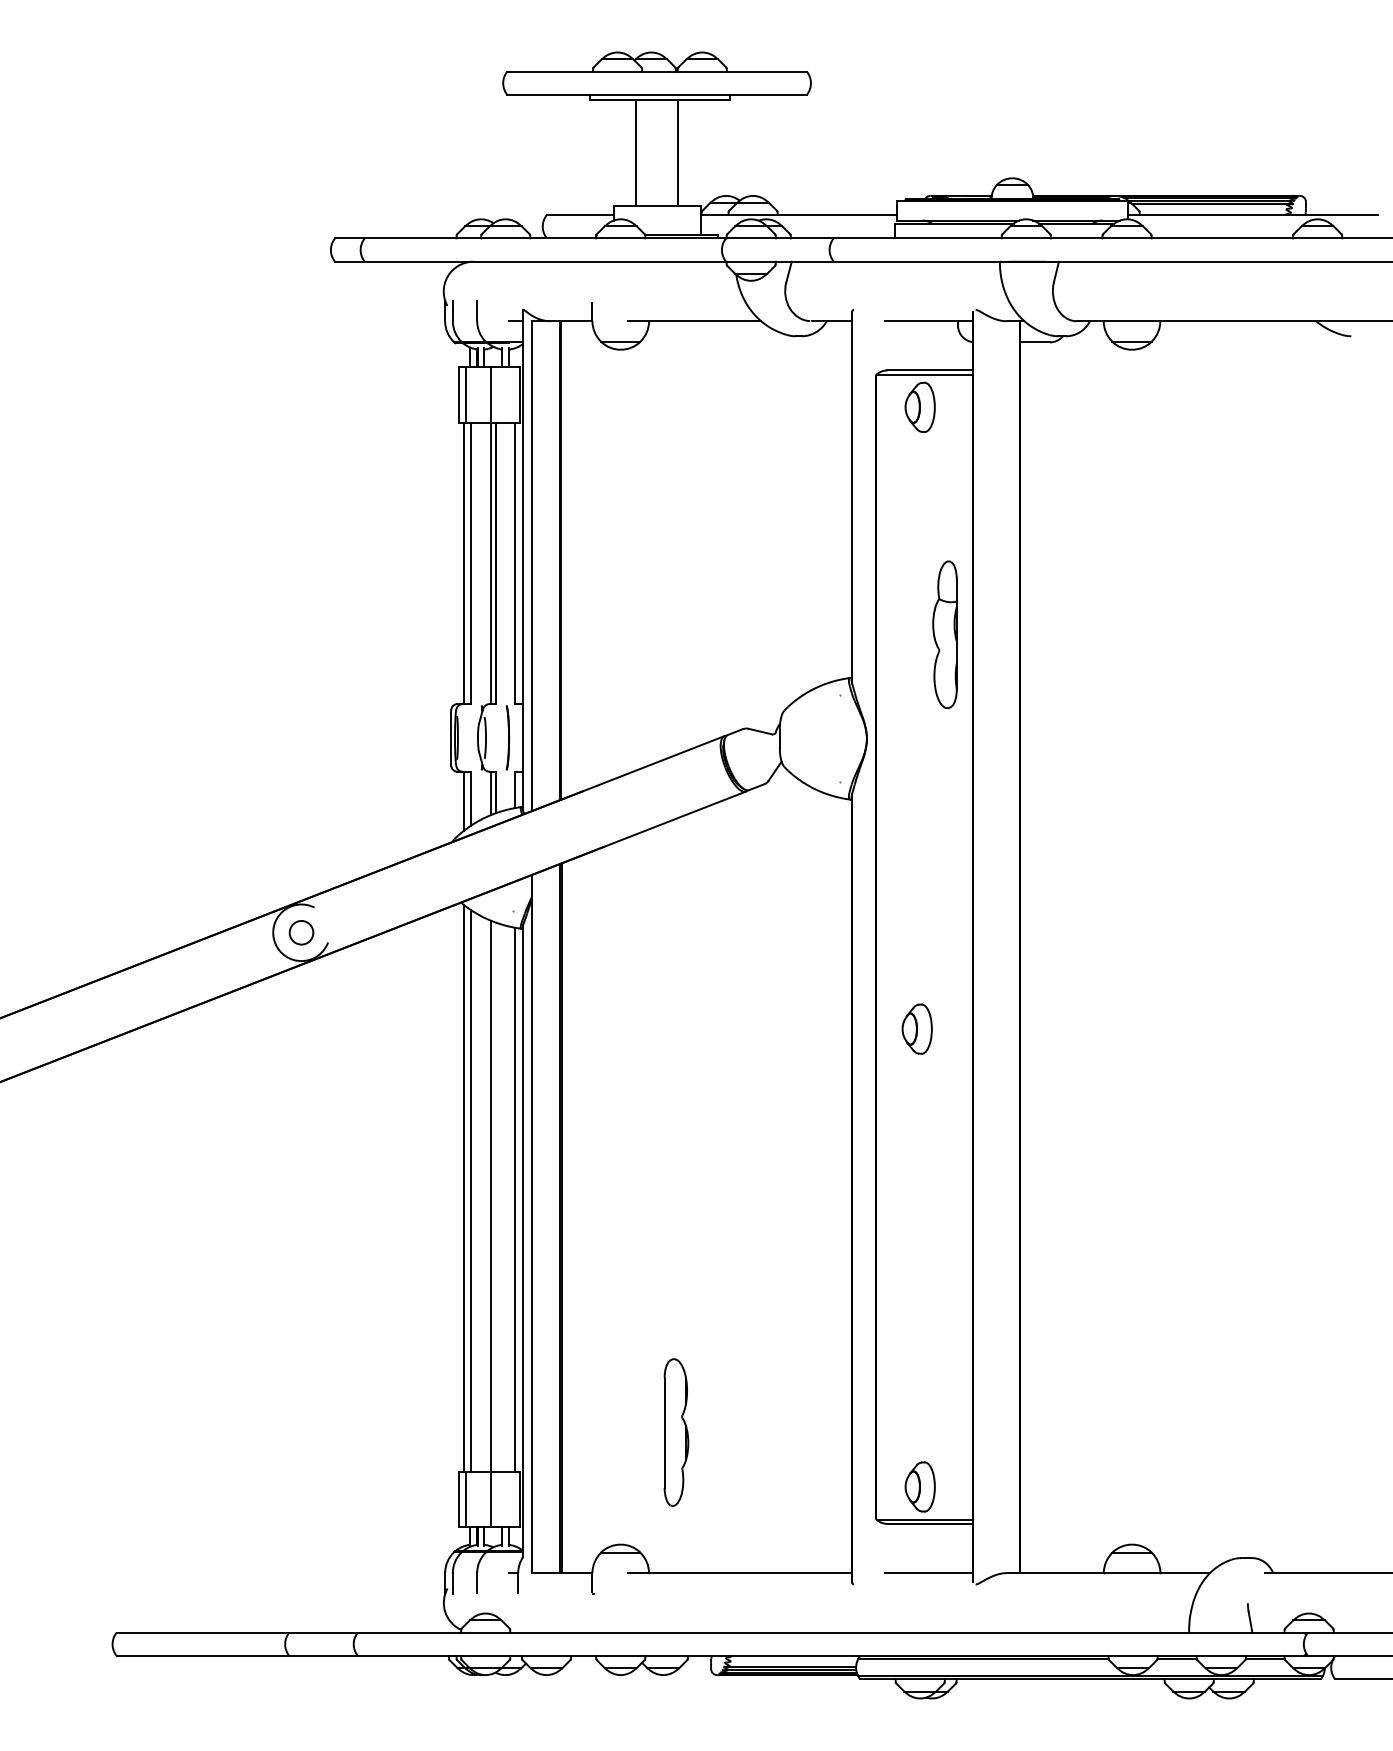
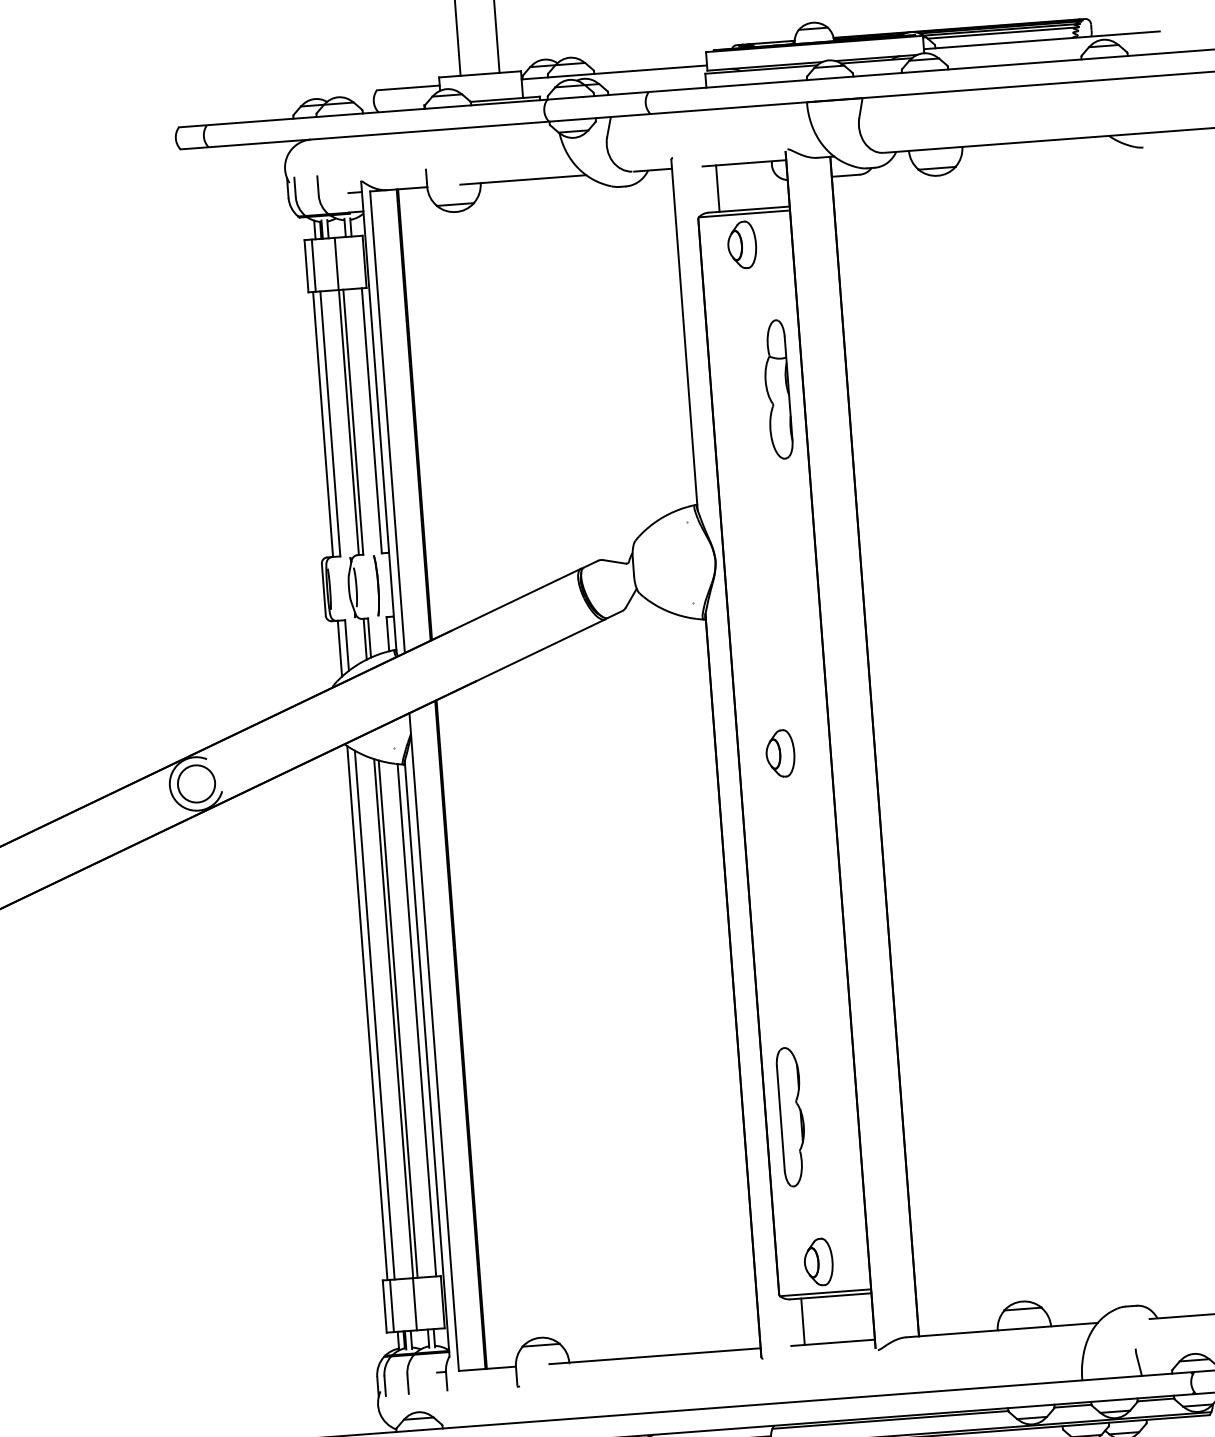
line: (898, 345) -> (717, 188), added
part: (944, 634) -> (777, 389), moved
circle: (301, 932) -> (196, 783), size x1.67
part: (916, 1028) -> (779, 753), moved
line: (495, 1196) -> (397, 1018), added
part: (676, 1432) -> (791, 1116), moved
line: (898, 1548) -> (802, 1321), added

